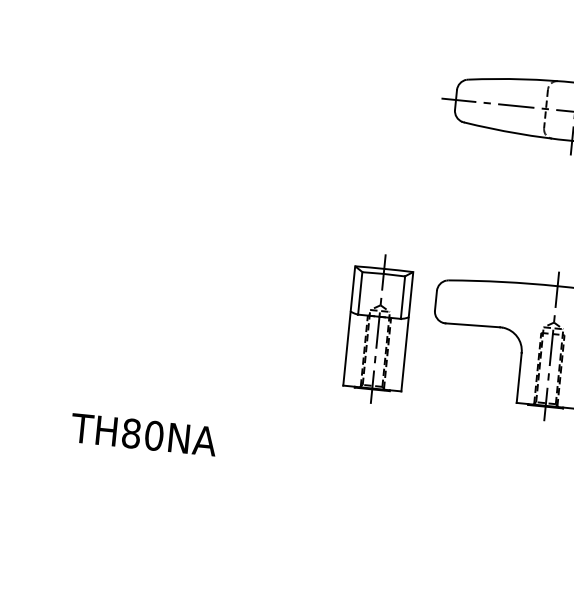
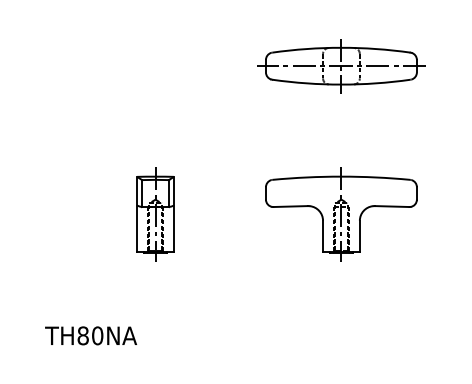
part: (378, 328) -> (155, 214), moved
text: (143, 434) -> (90, 335), moved

